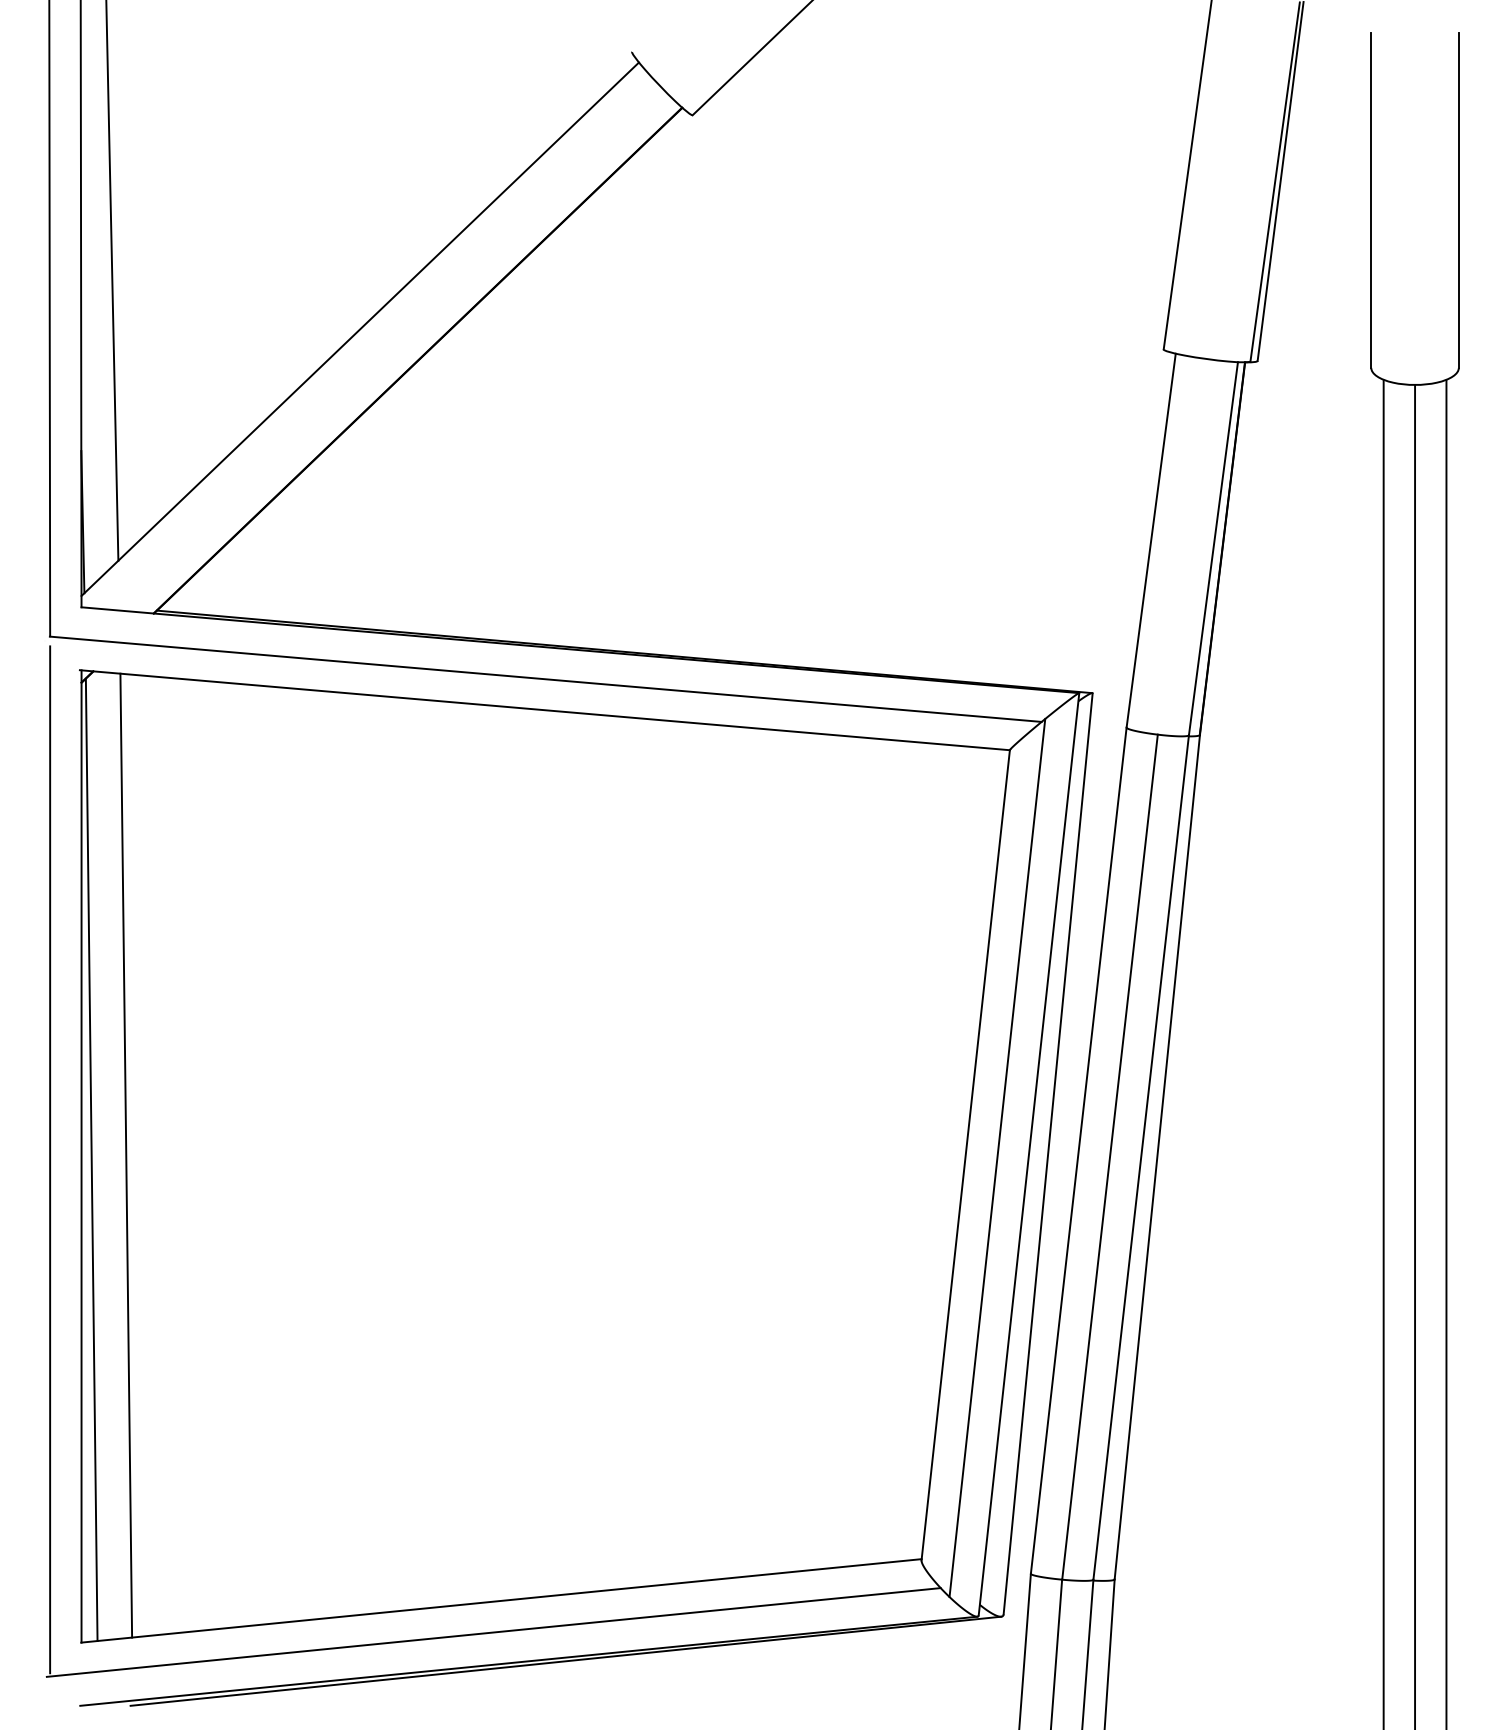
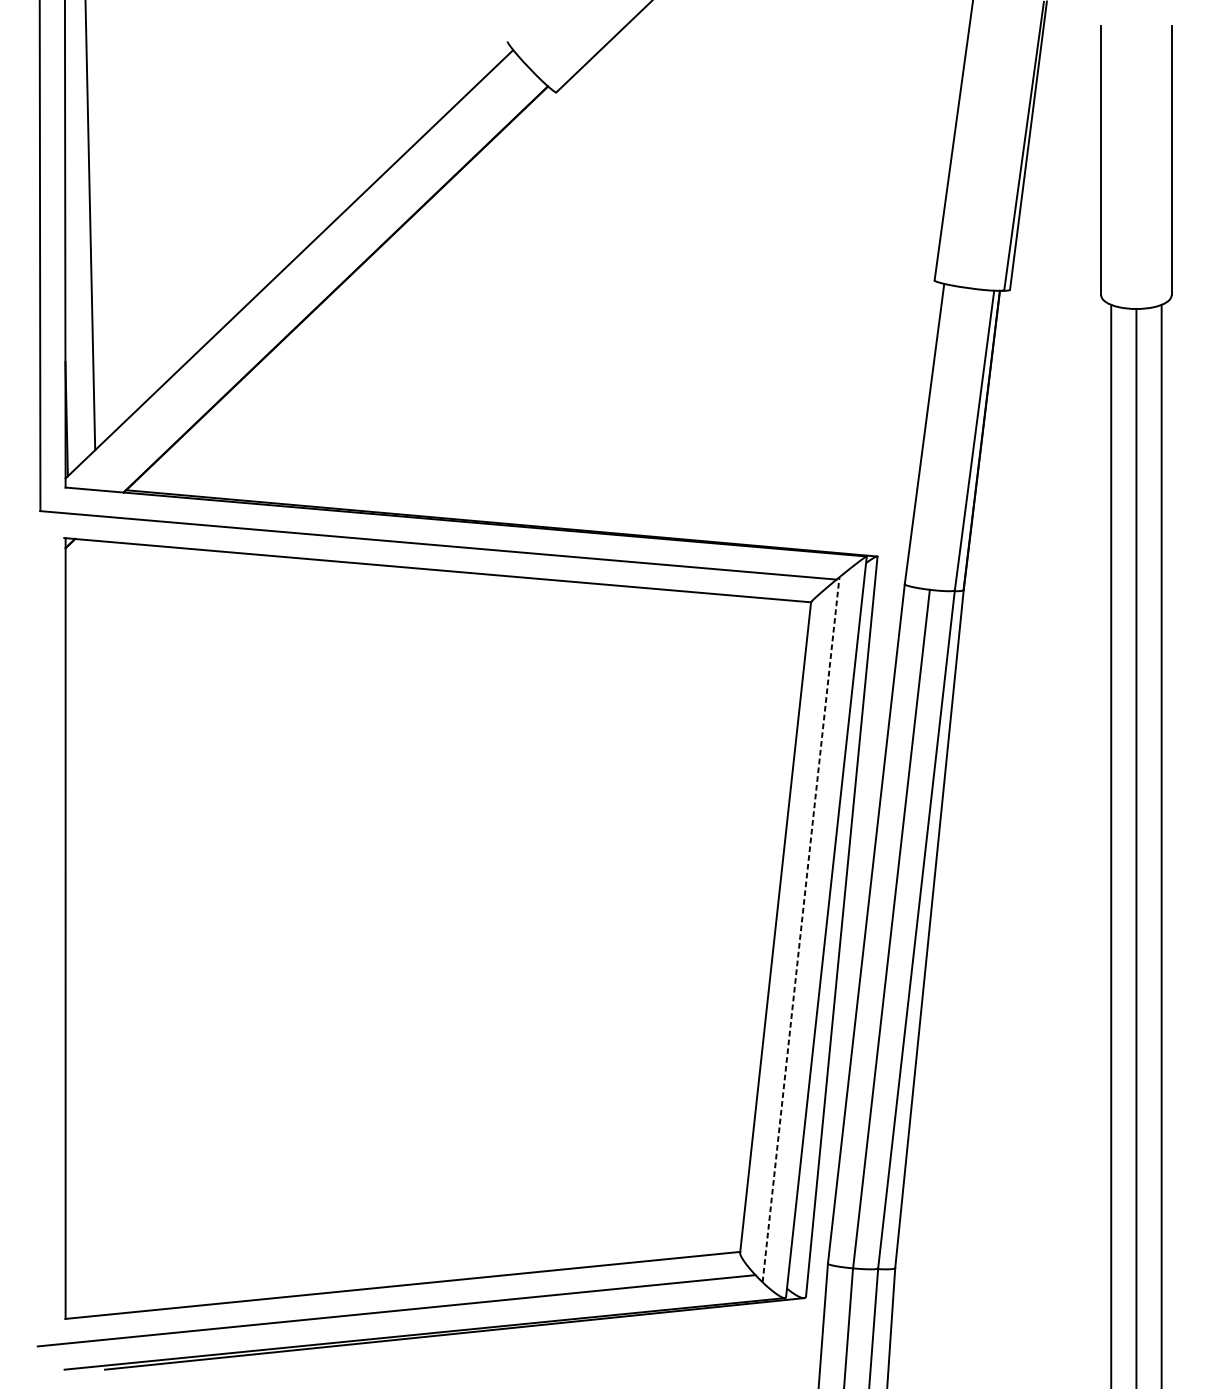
line: (126, 1155) -> (101, 927), removed
line: (997, 1157) -> (801, 929), solid -> dashed
line: (50, 1159) -> (40, 930), removed
line: (91, 1159) -> (73, 930), removed

